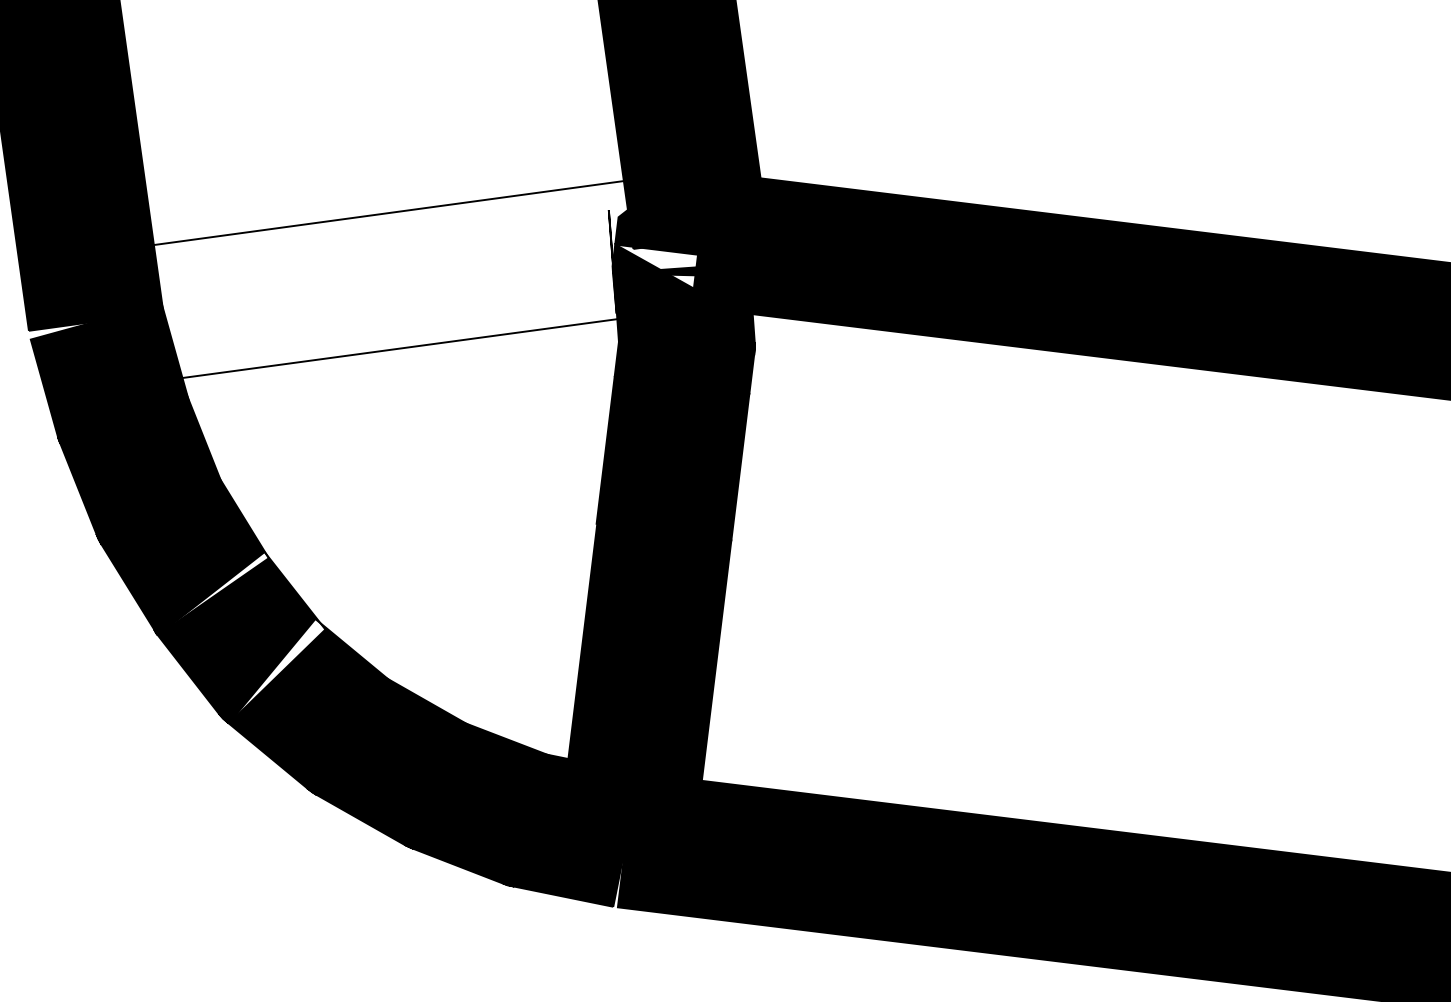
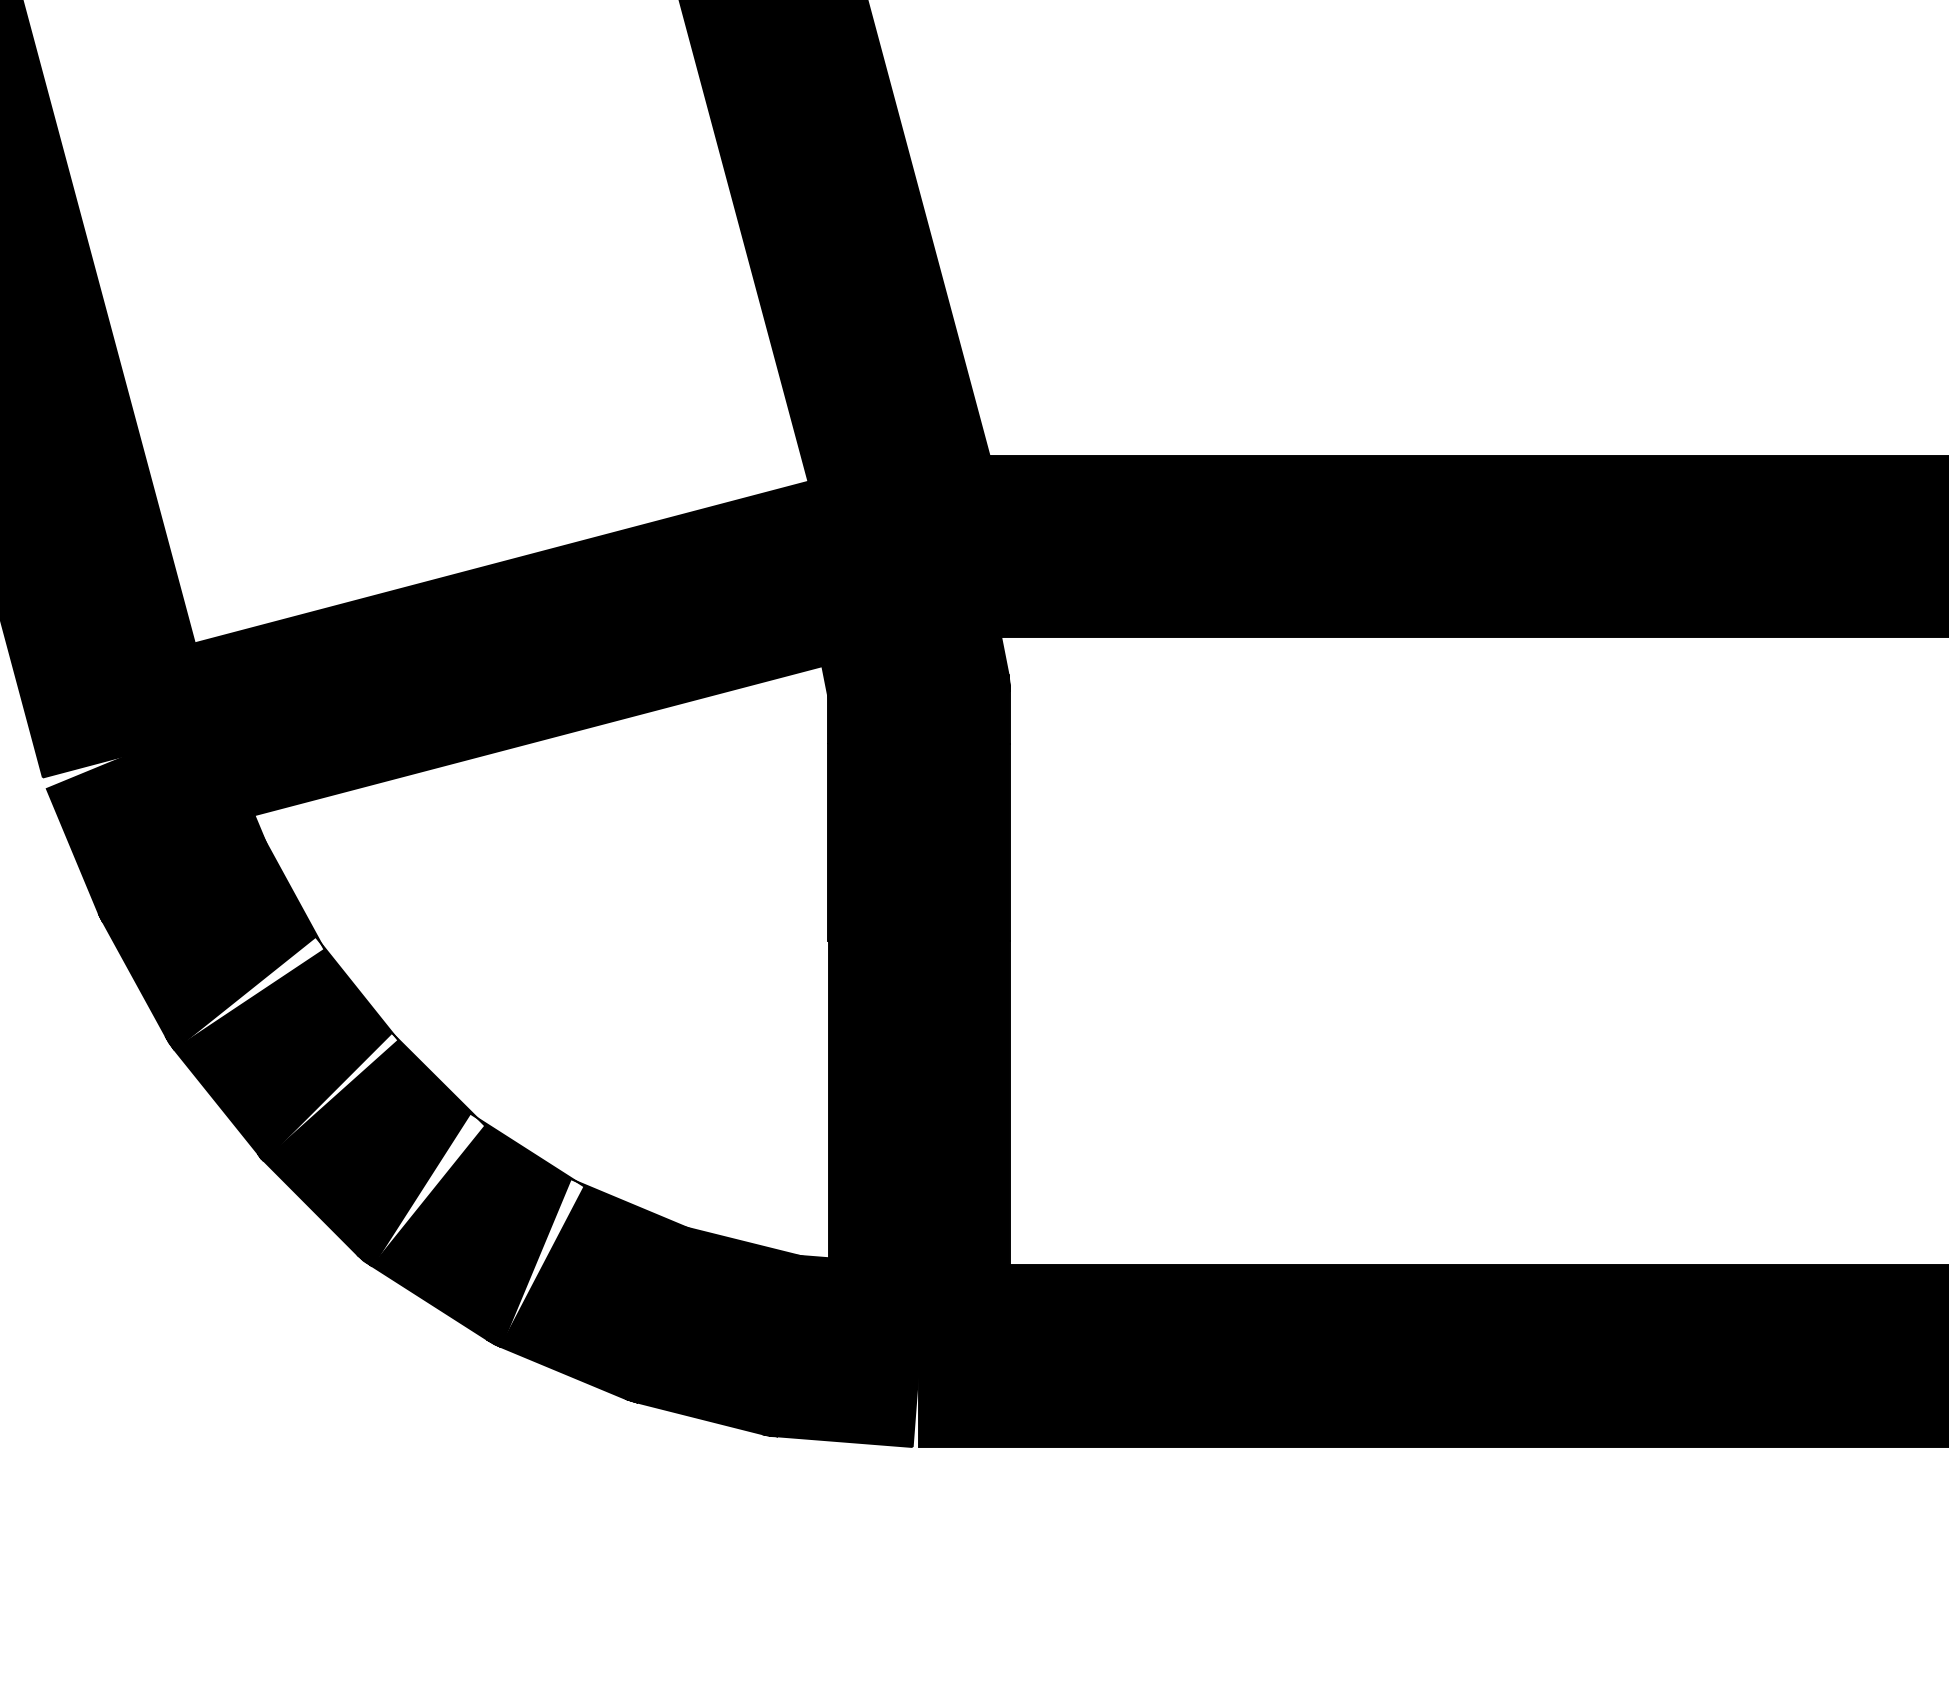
fill: (398, 279) -> (525, 649), added

